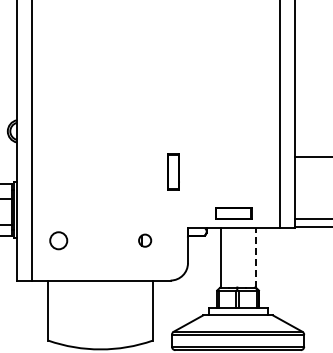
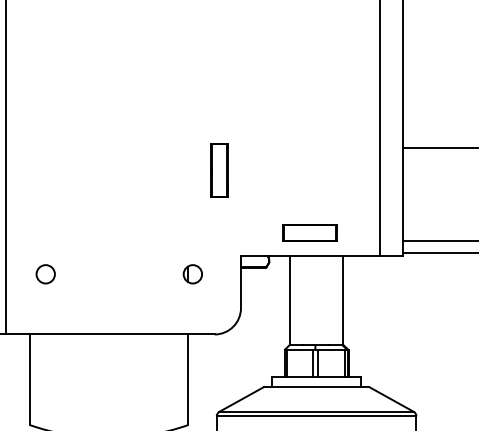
circle: (58, 240) -> (45, 274), size x0.71
part: (145, 240) -> (193, 274), moved
line: (255, 257) -> (342, 299), dashed -> solid

